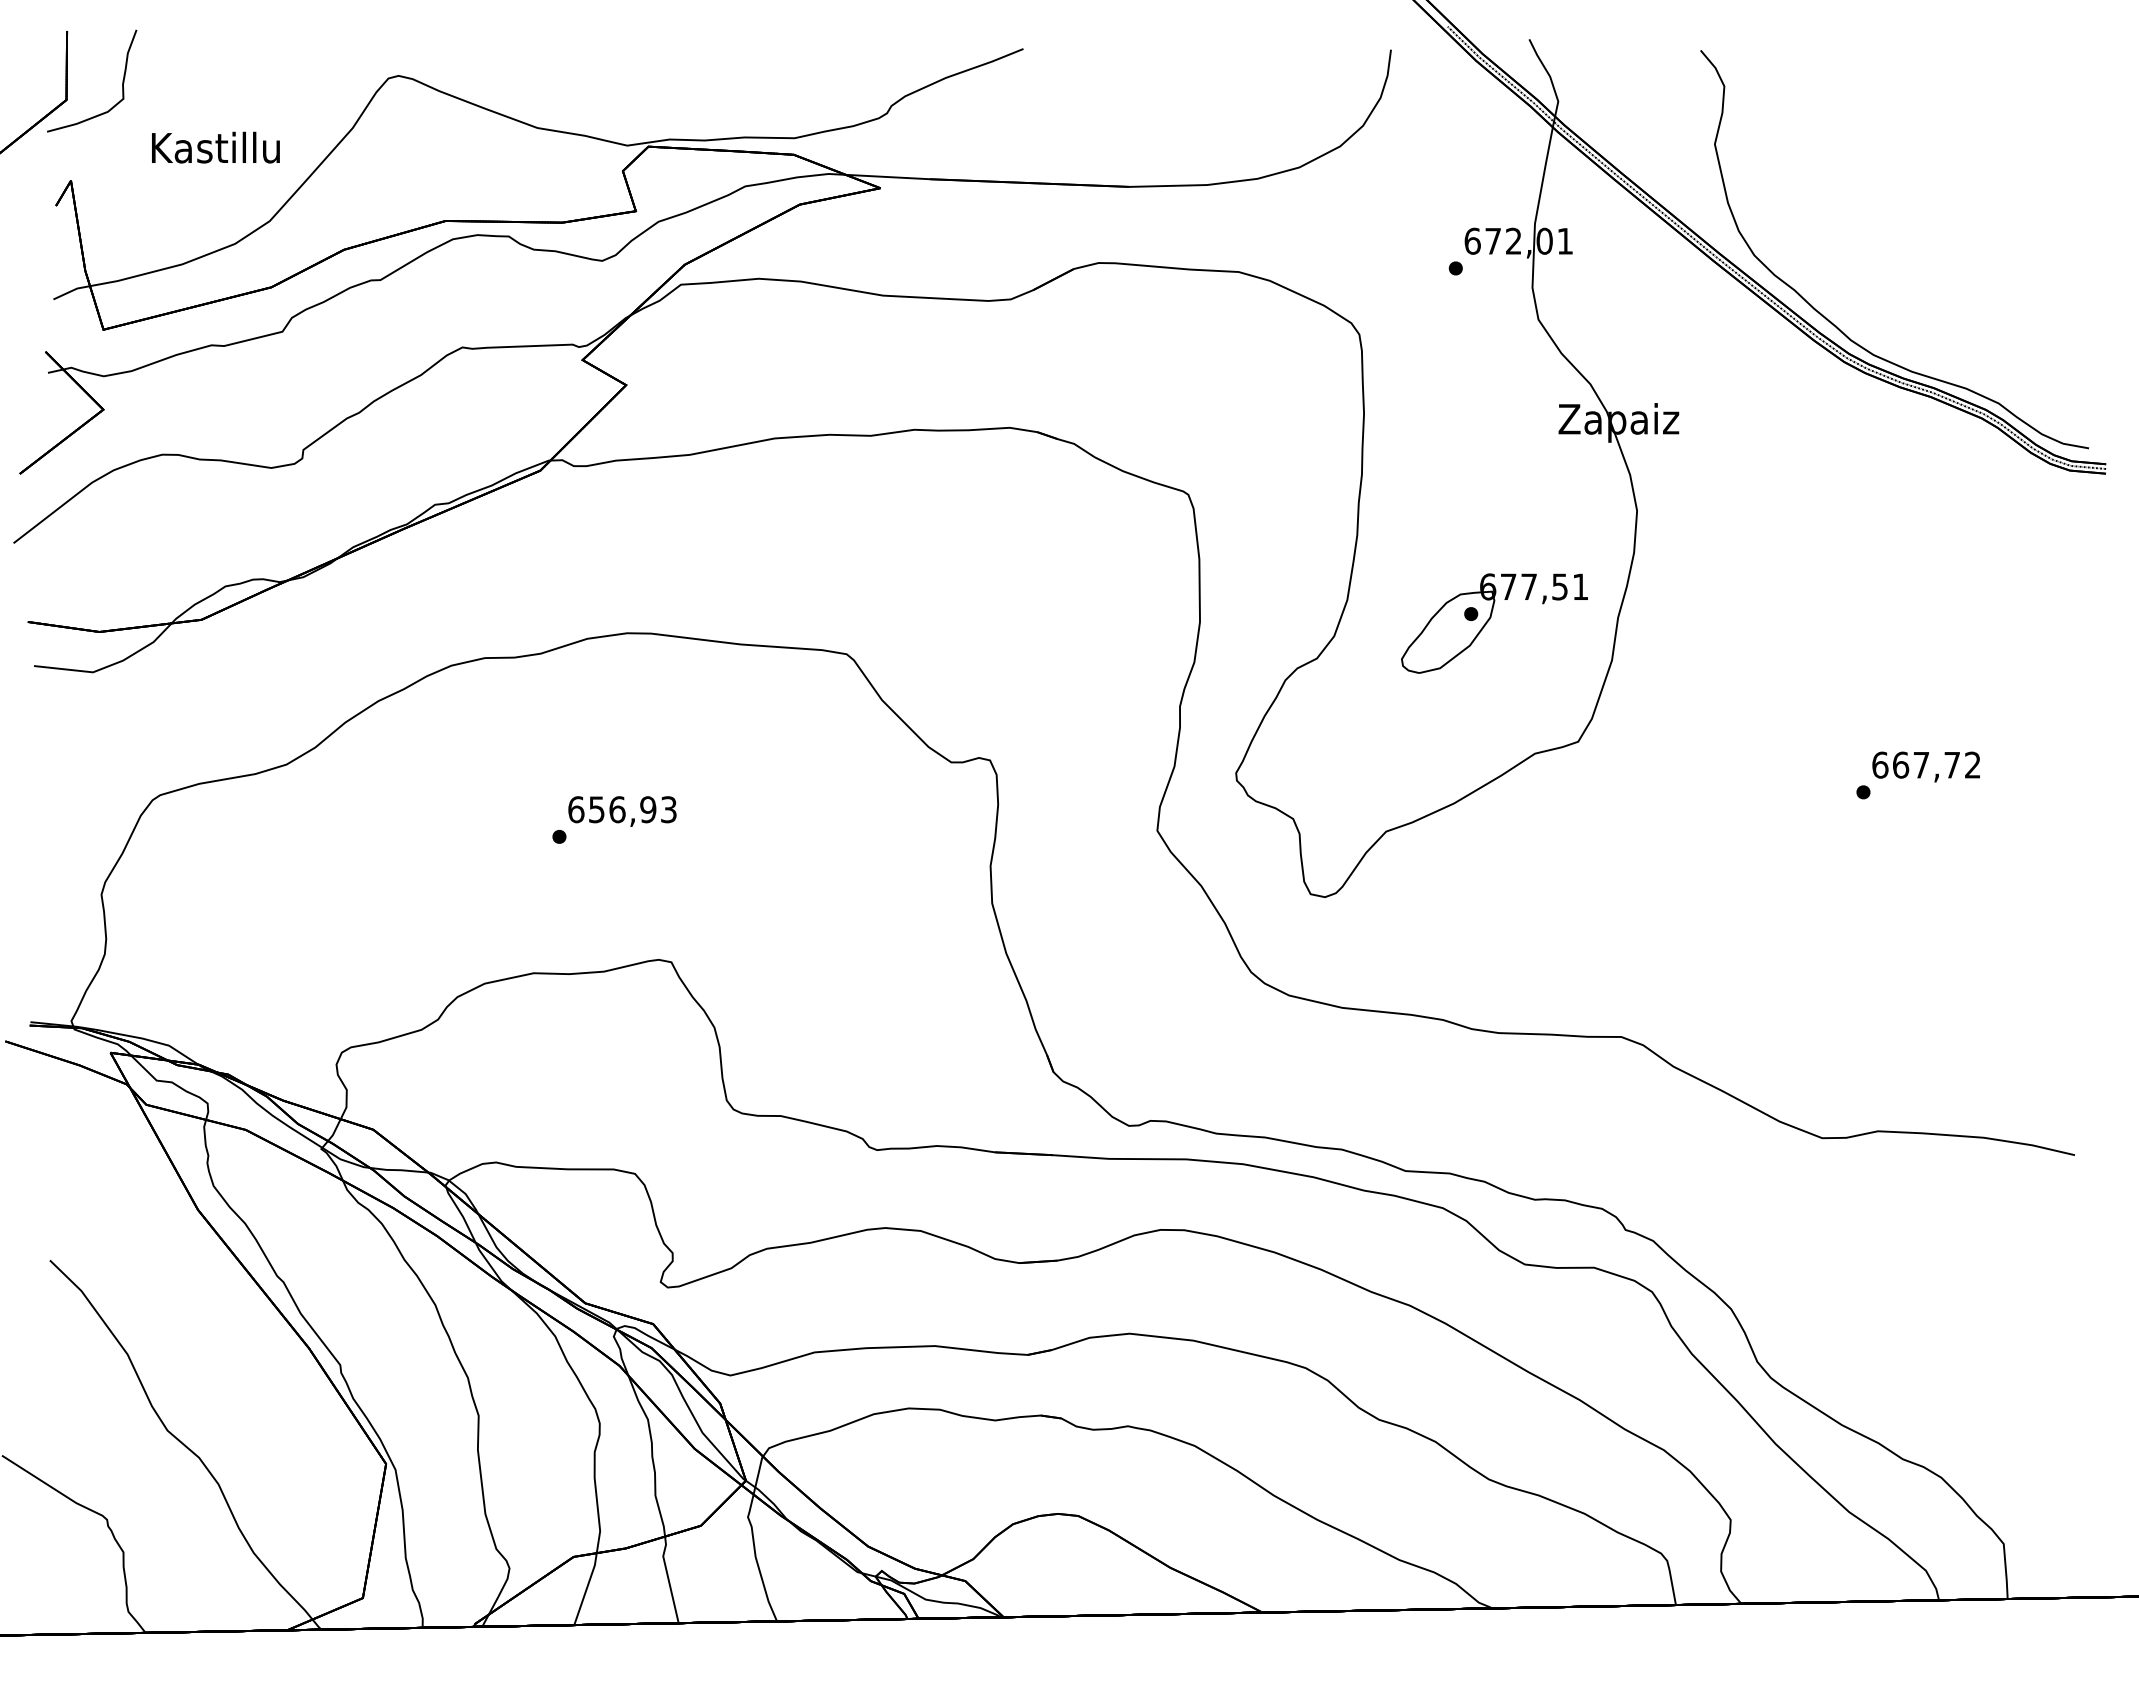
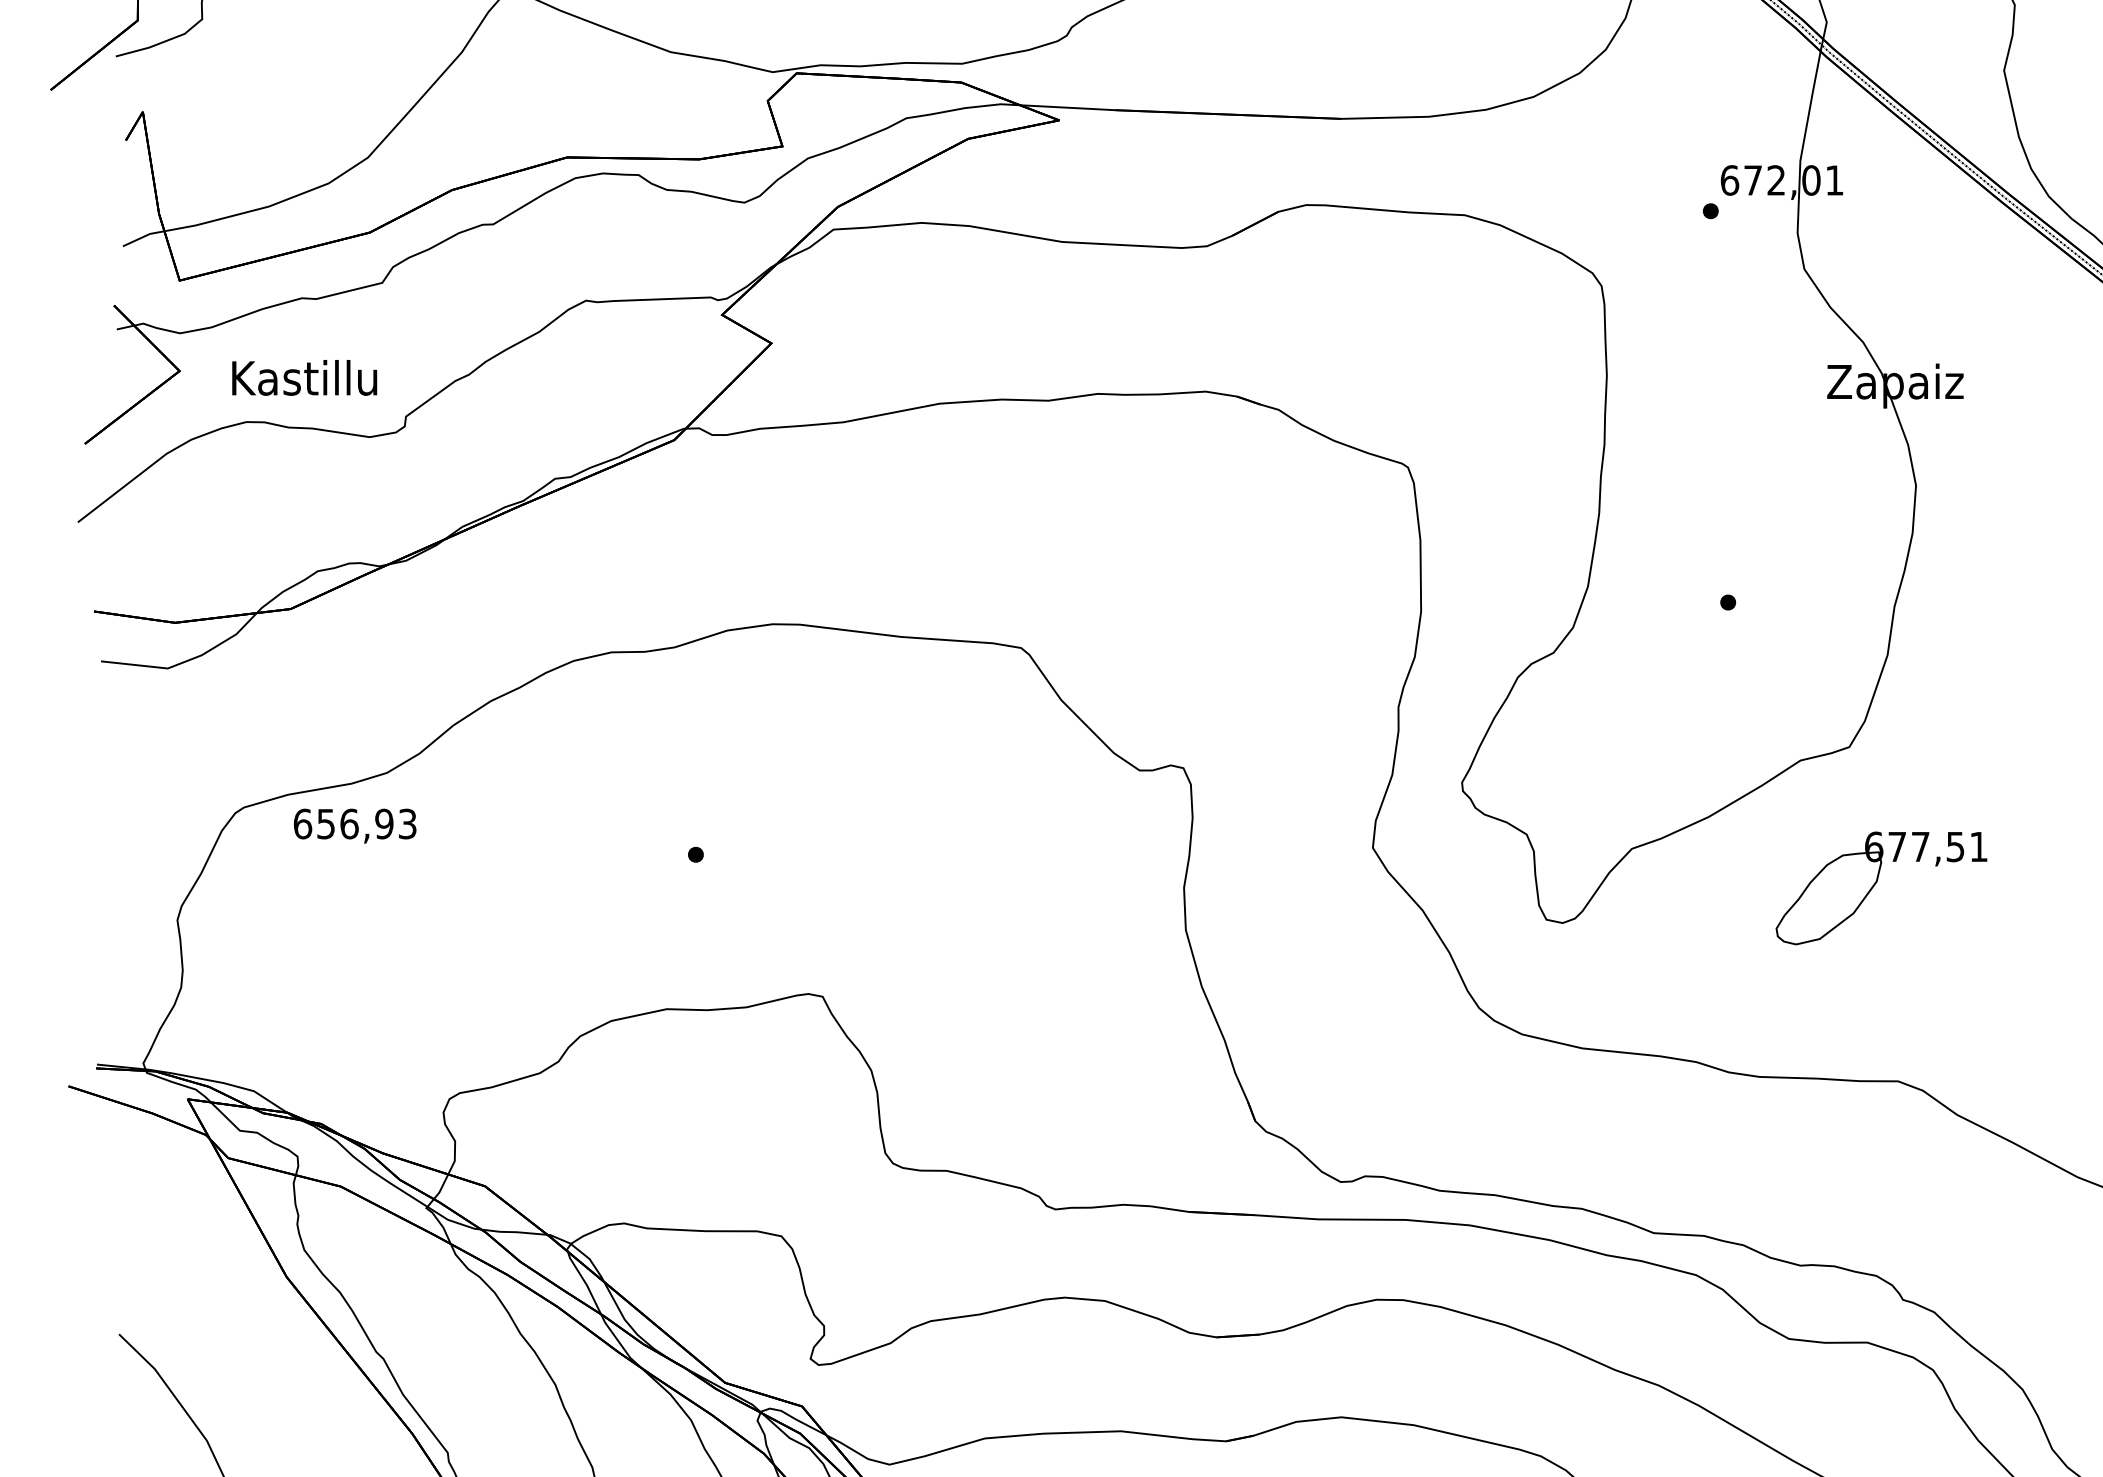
text: (215, 147) -> (304, 377), moved
part: (1494, 623) -> (1881, 888), moved
text: (622, 811) -> (355, 826), moved

